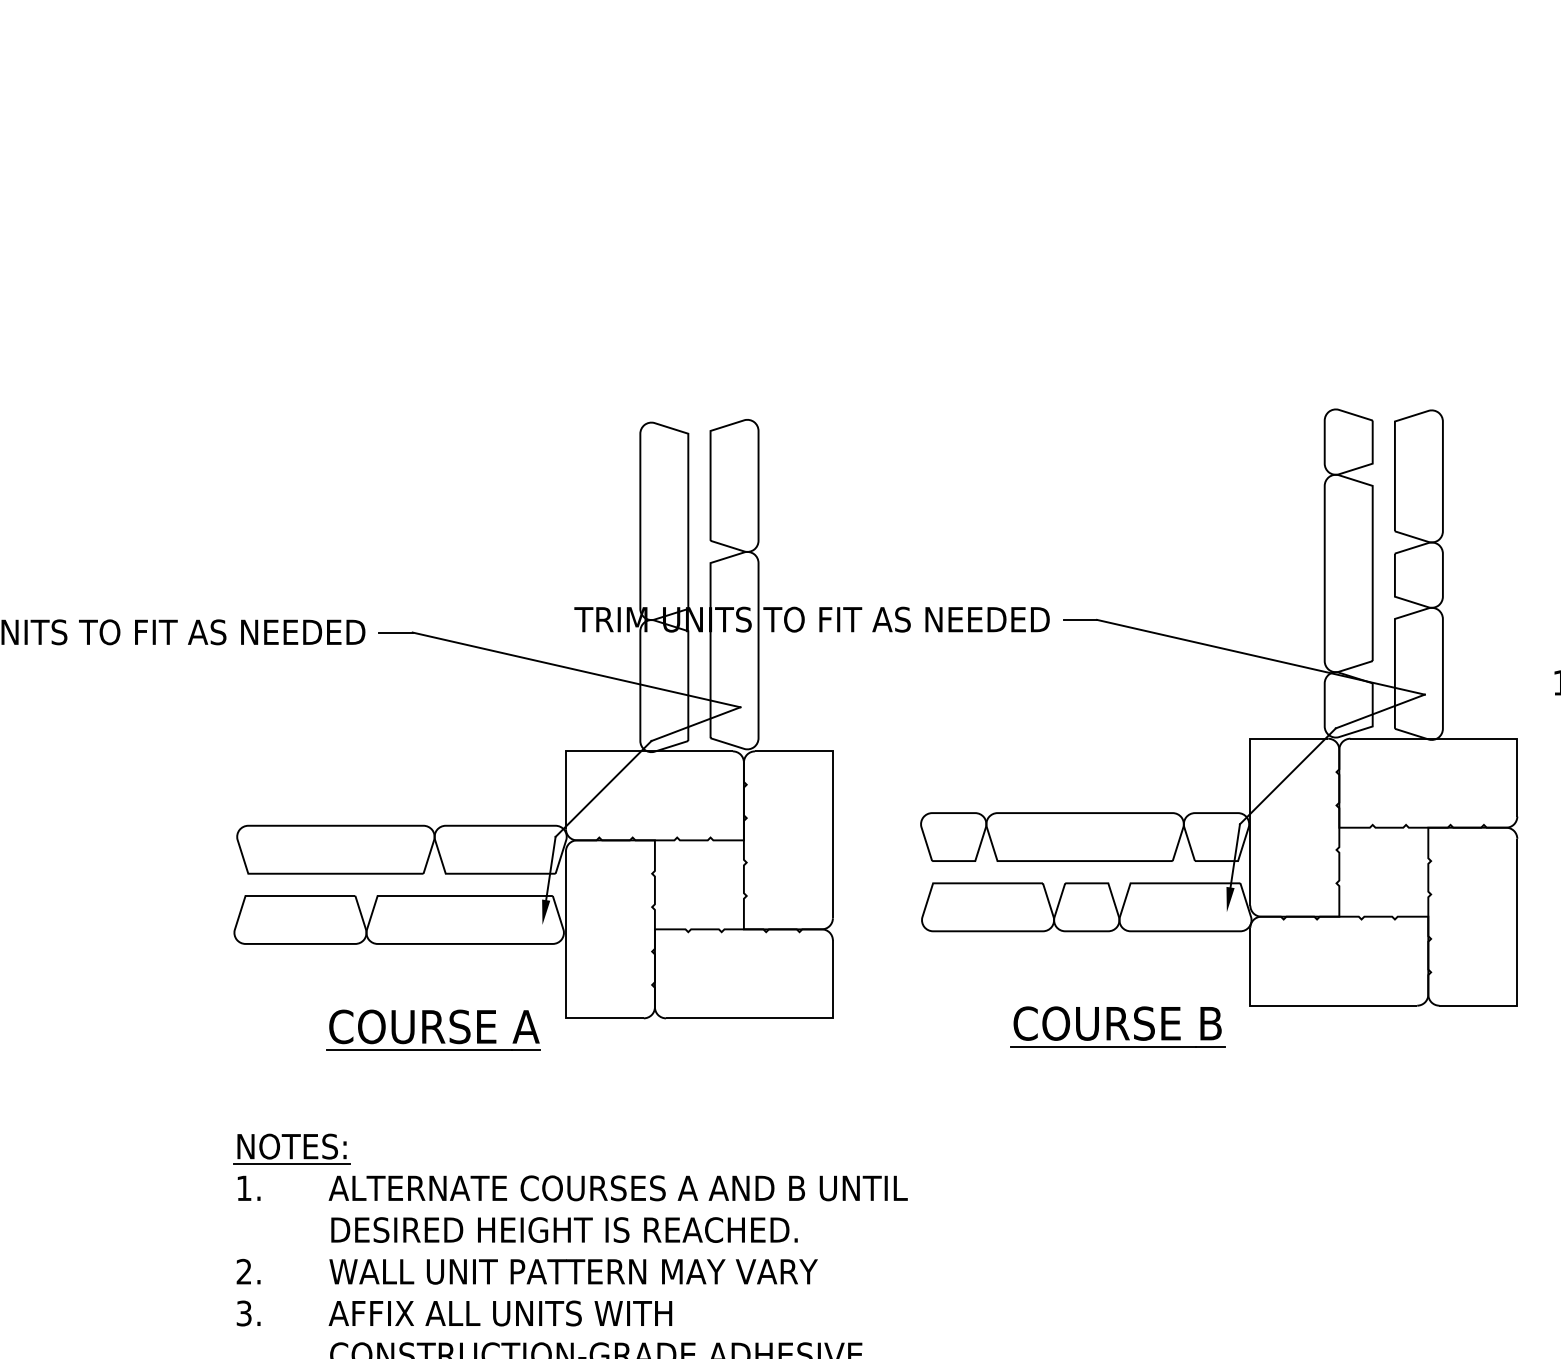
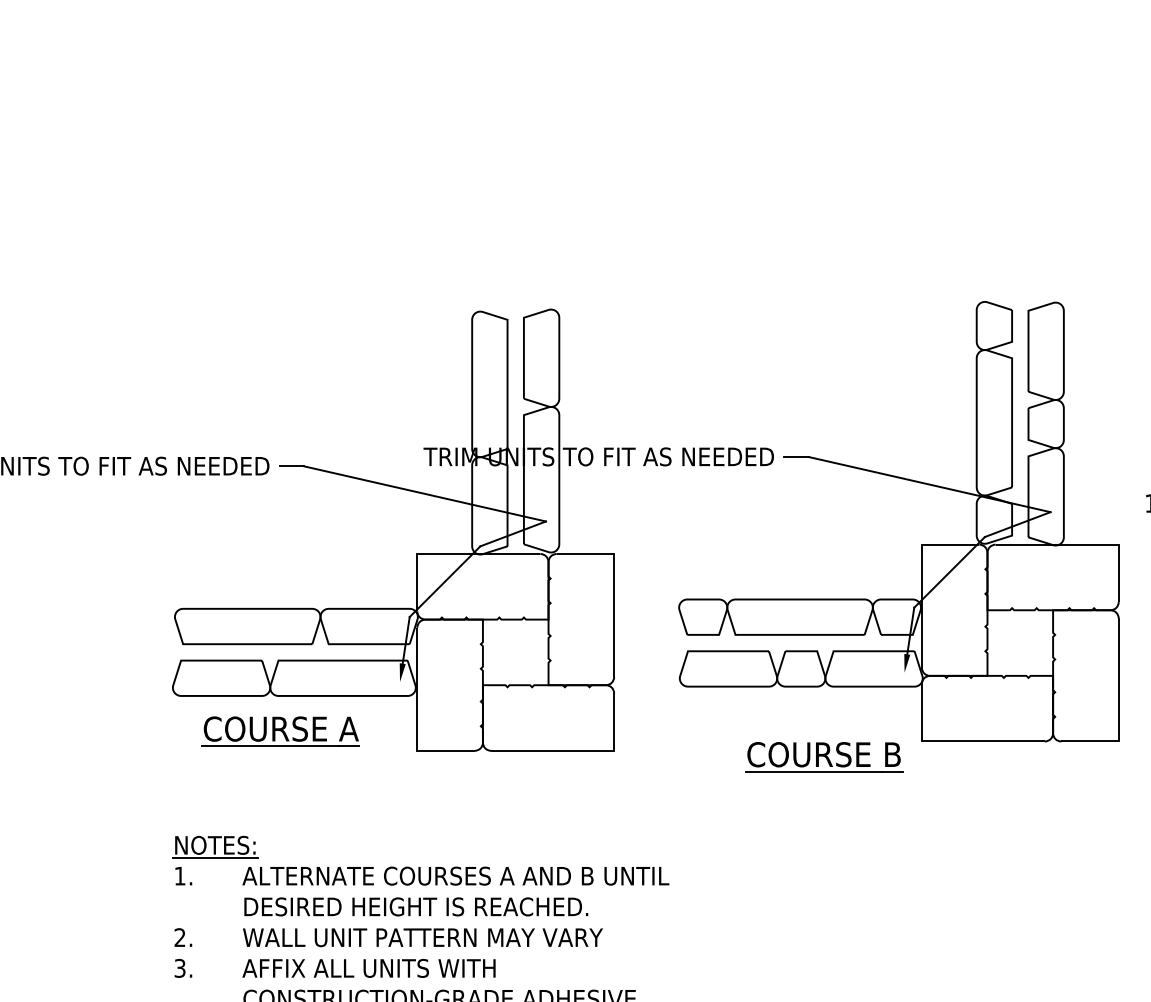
part: (433, 1030) -> (280, 731), moved

